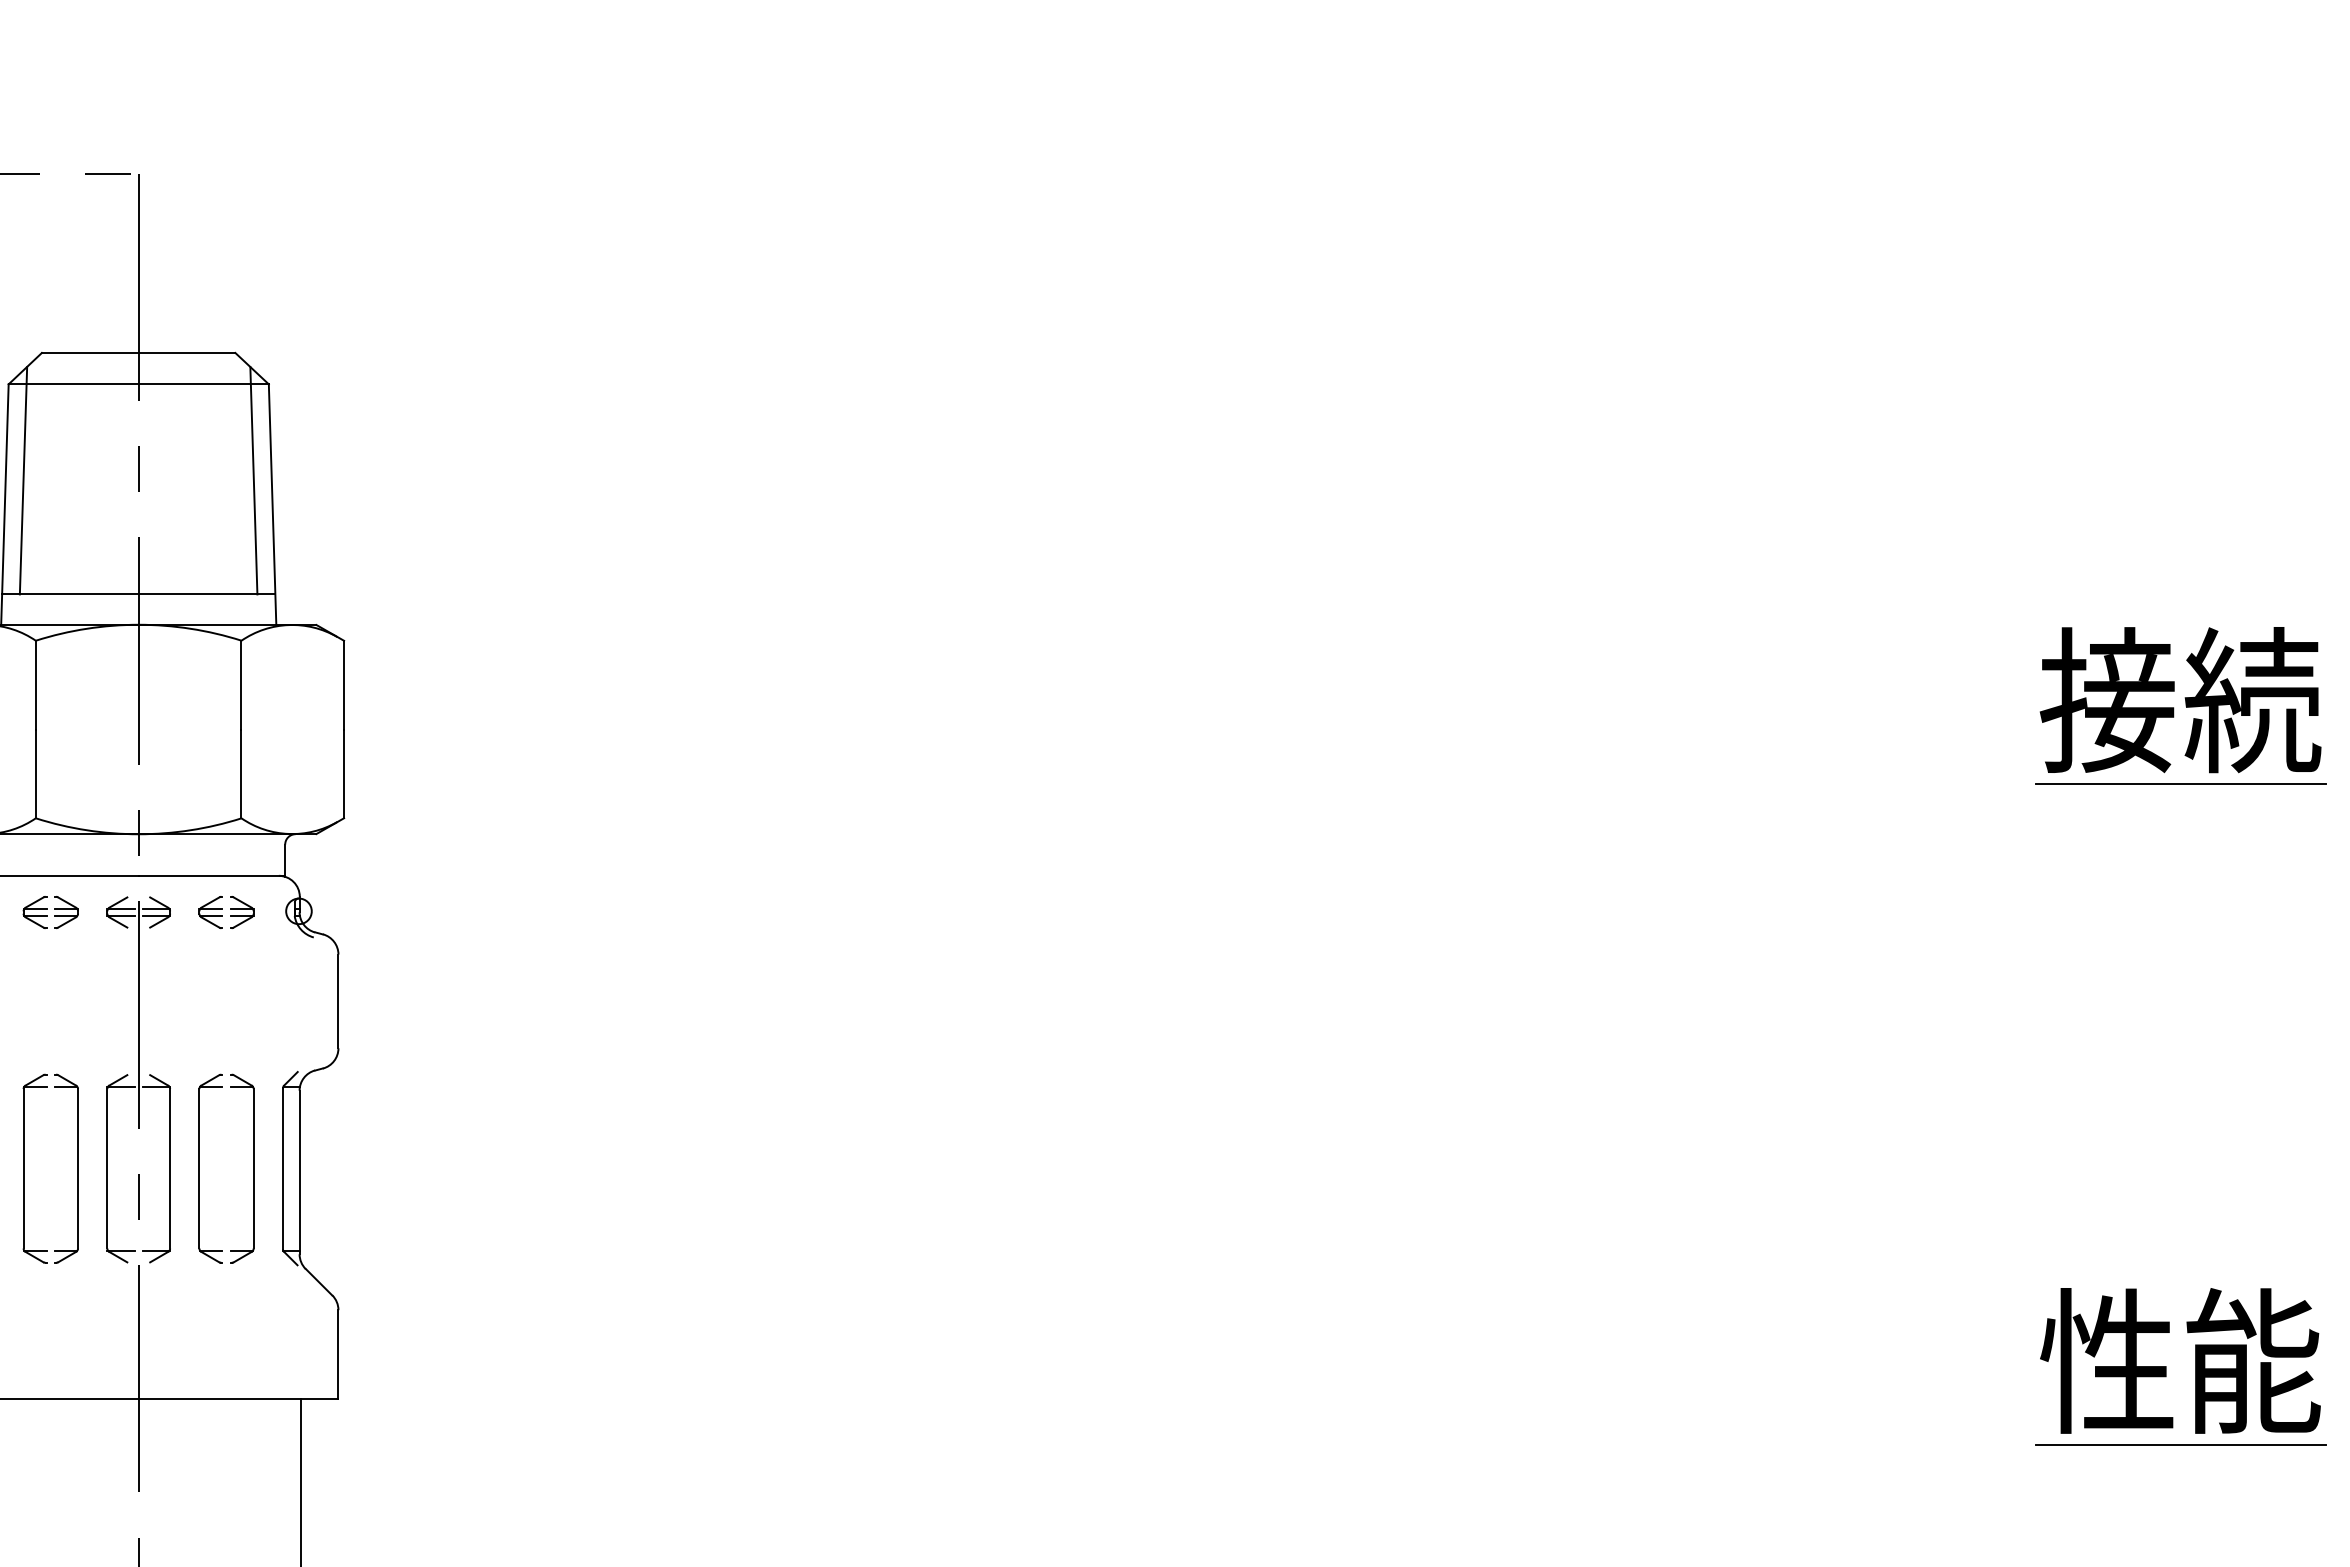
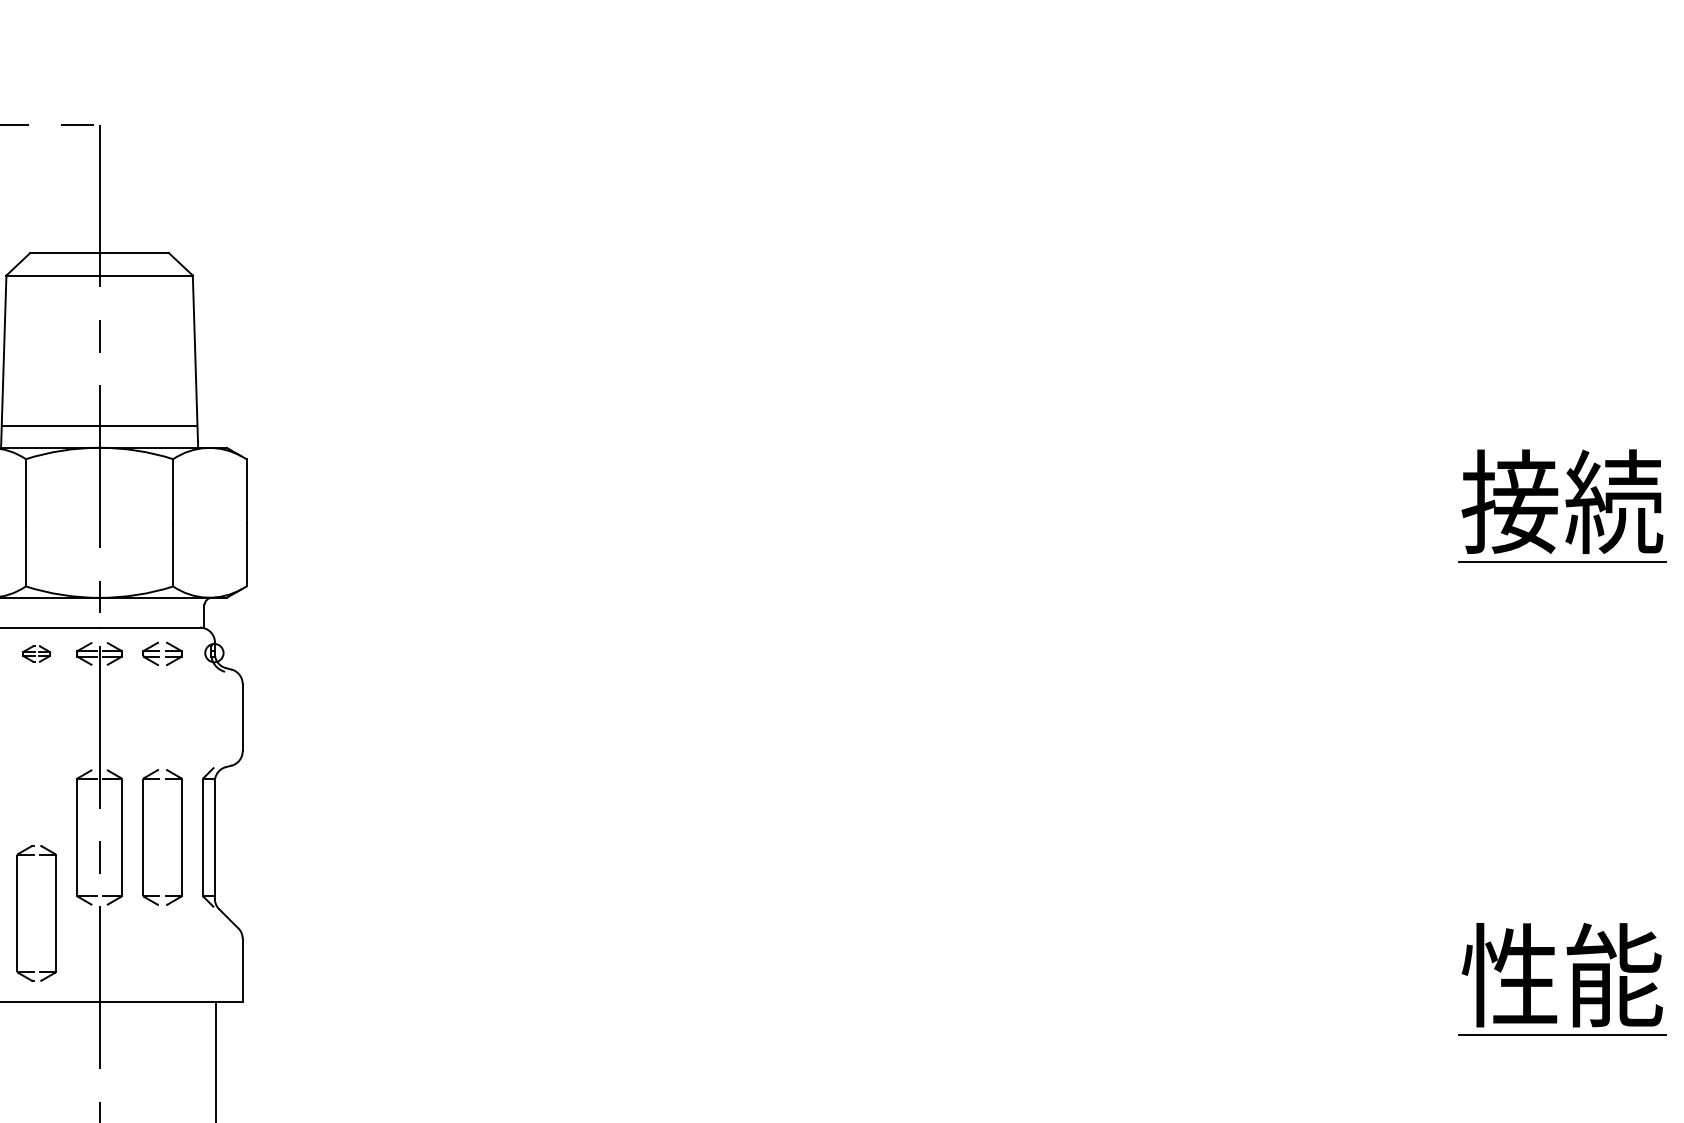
line: (23, 480) -> (17, 344), removed
line: (253, 480) -> (181, 344), removed
part: (50, 912) -> (36, 653), size x0.7
part: (24, 1168) -> (17, 913), moved

